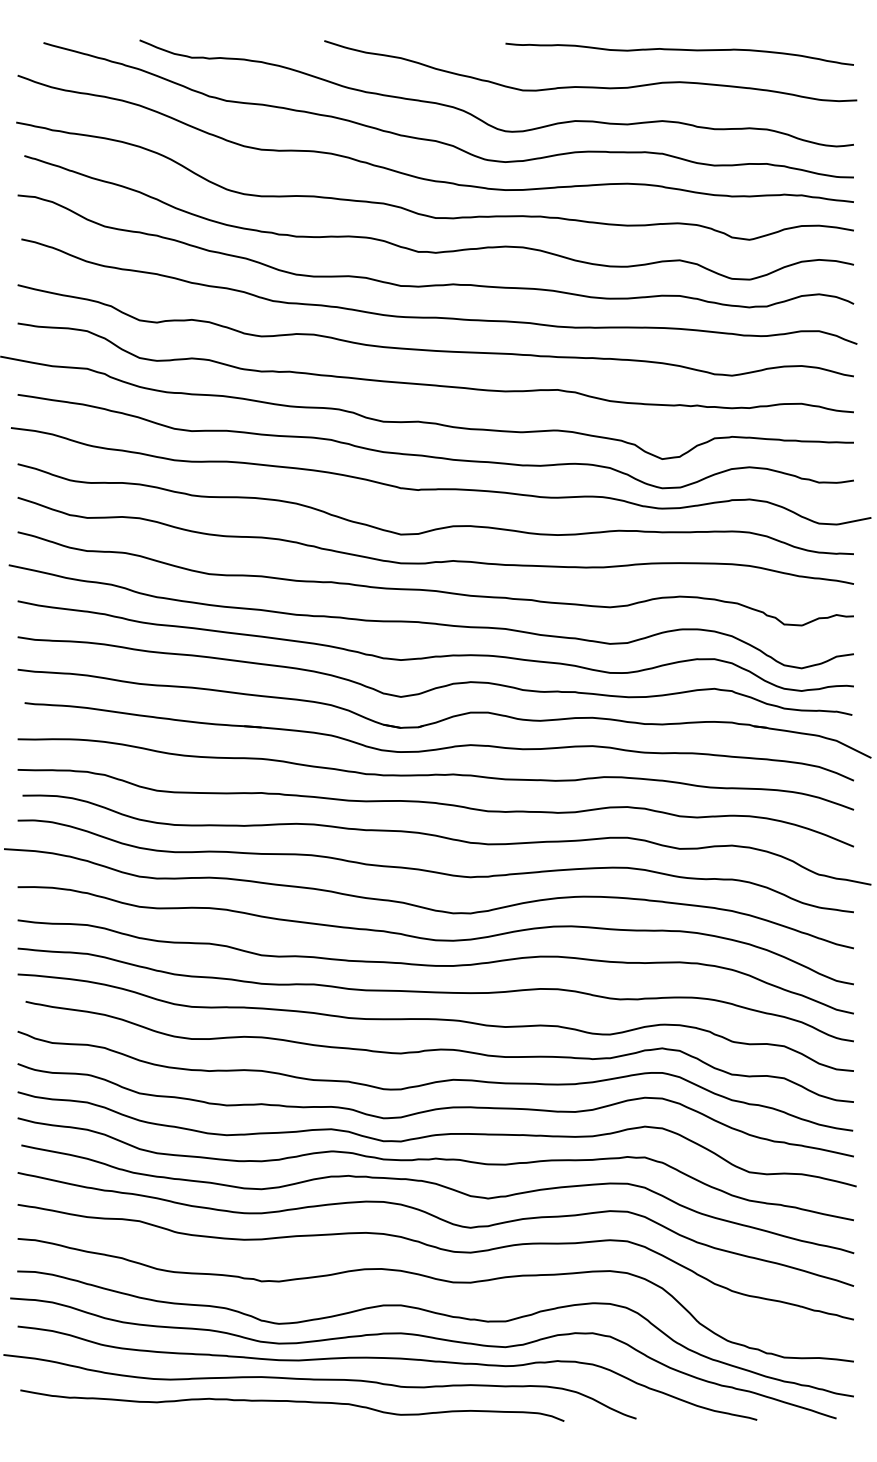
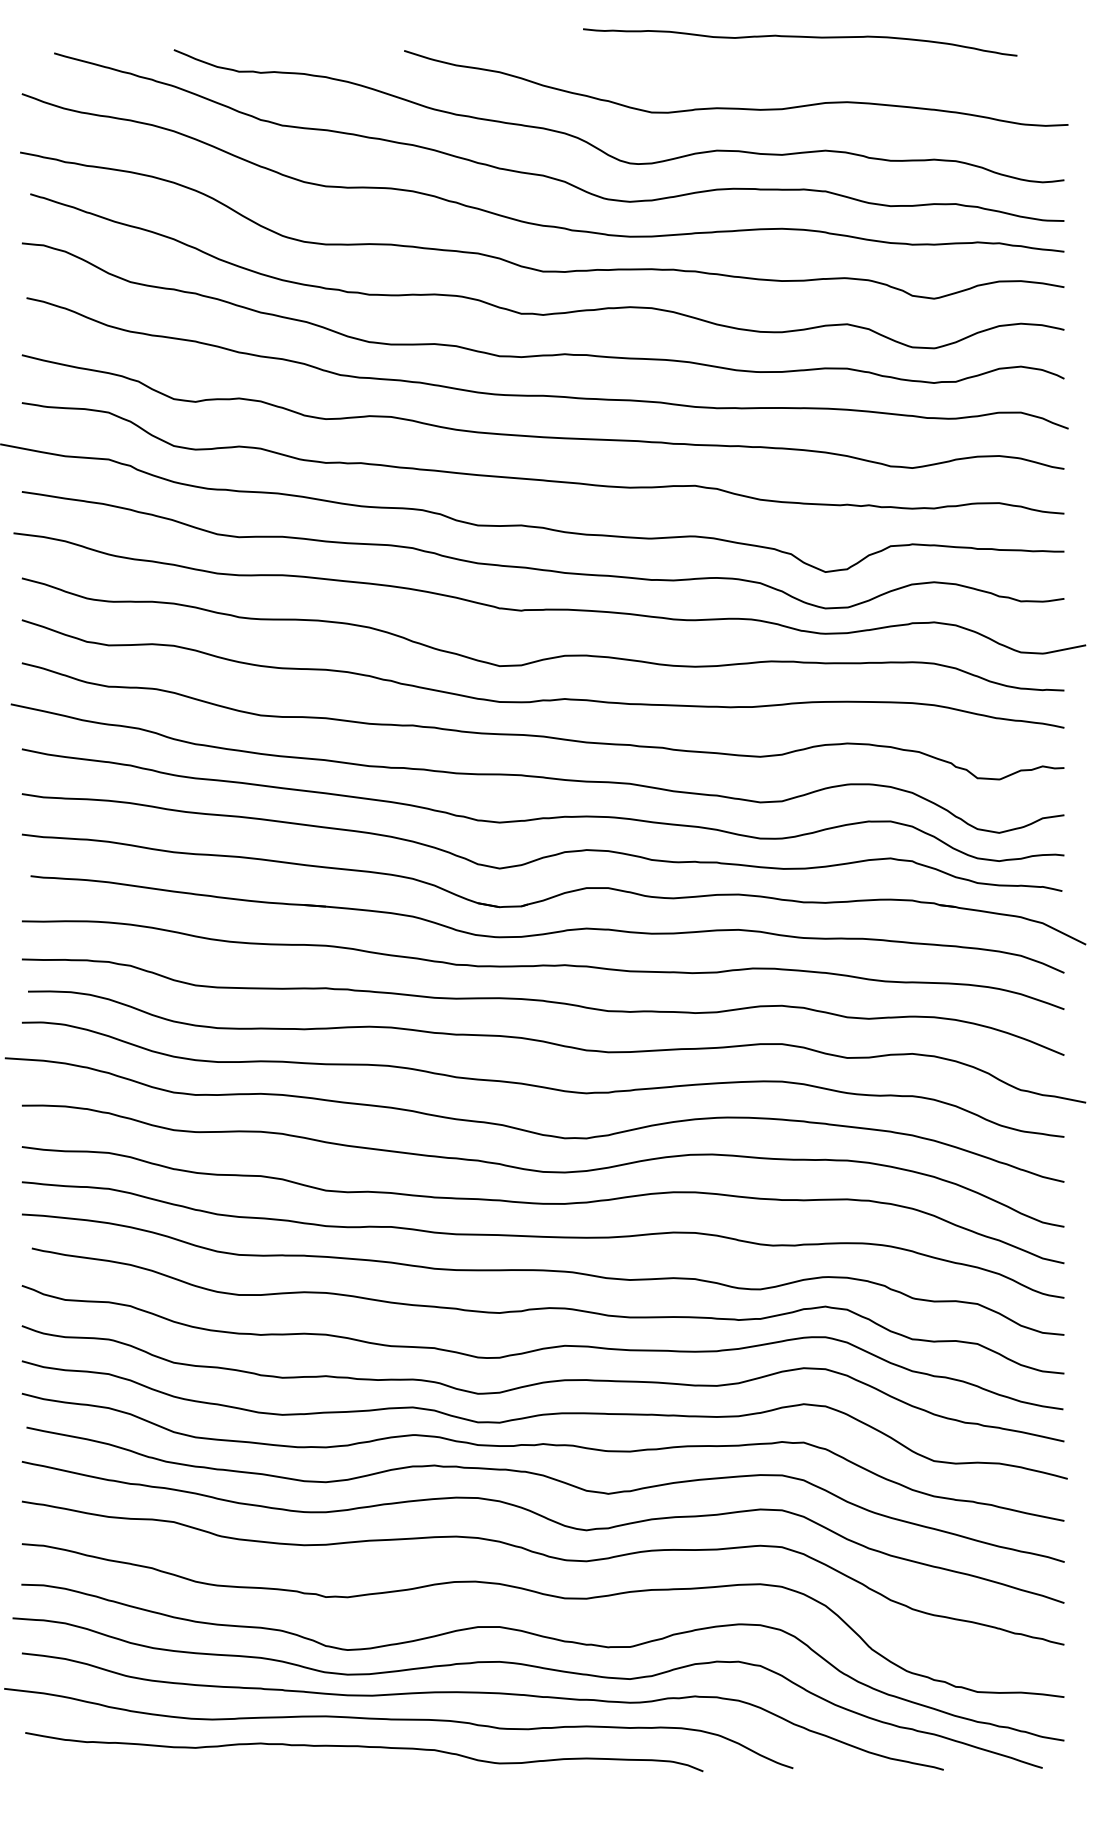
curve: (679, 50) -> (800, 37), moved

